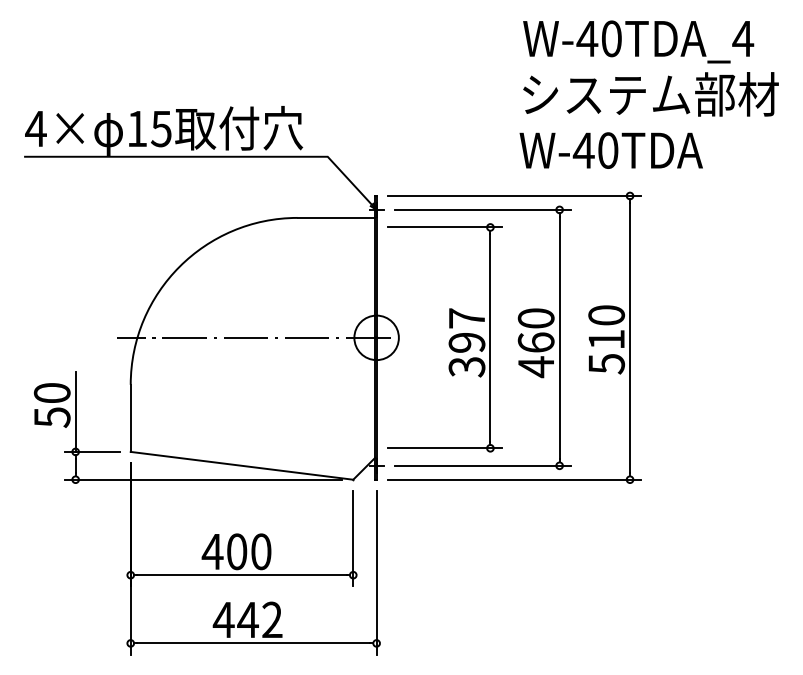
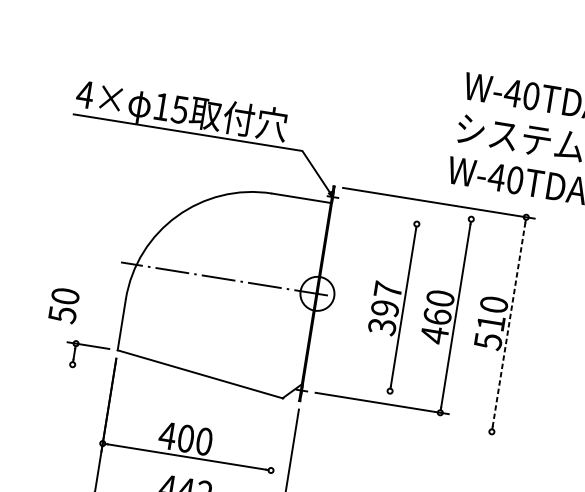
line: (482, 209) -> (413, 209), removed
line: (444, 227) -> (382, 218), removed
line: (630, 338) -> (509, 325), solid -> dashed
line: (75, 411) -> (80, 313), removed
line: (444, 448) -> (355, 385), removed
line: (203, 479) -> (169, 379), removed
line: (514, 479) -> (404, 417), removed
line: (353, 538) -> (275, 442), removed

